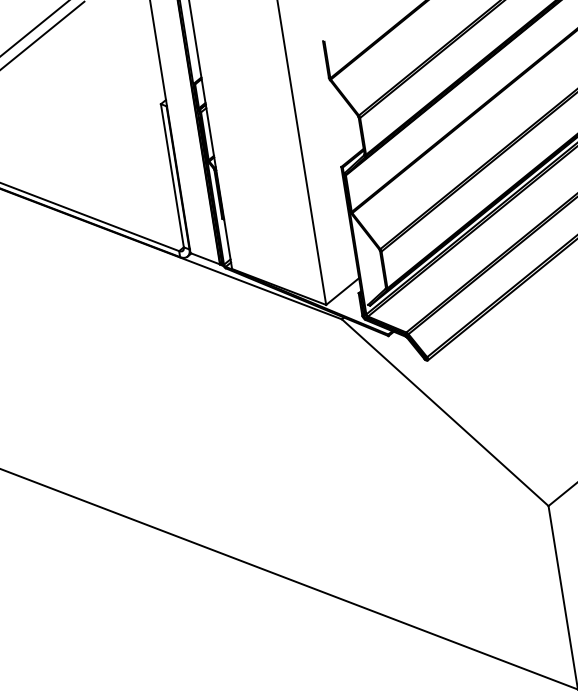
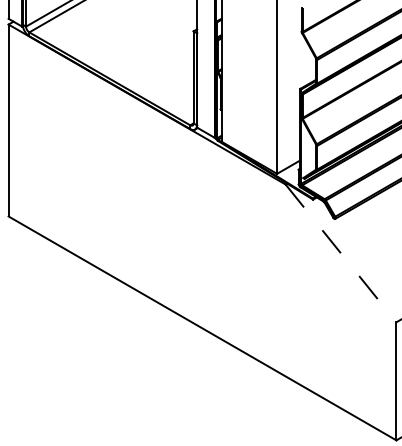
line: (446, 412) -> (341, 253), solid -> dashed

